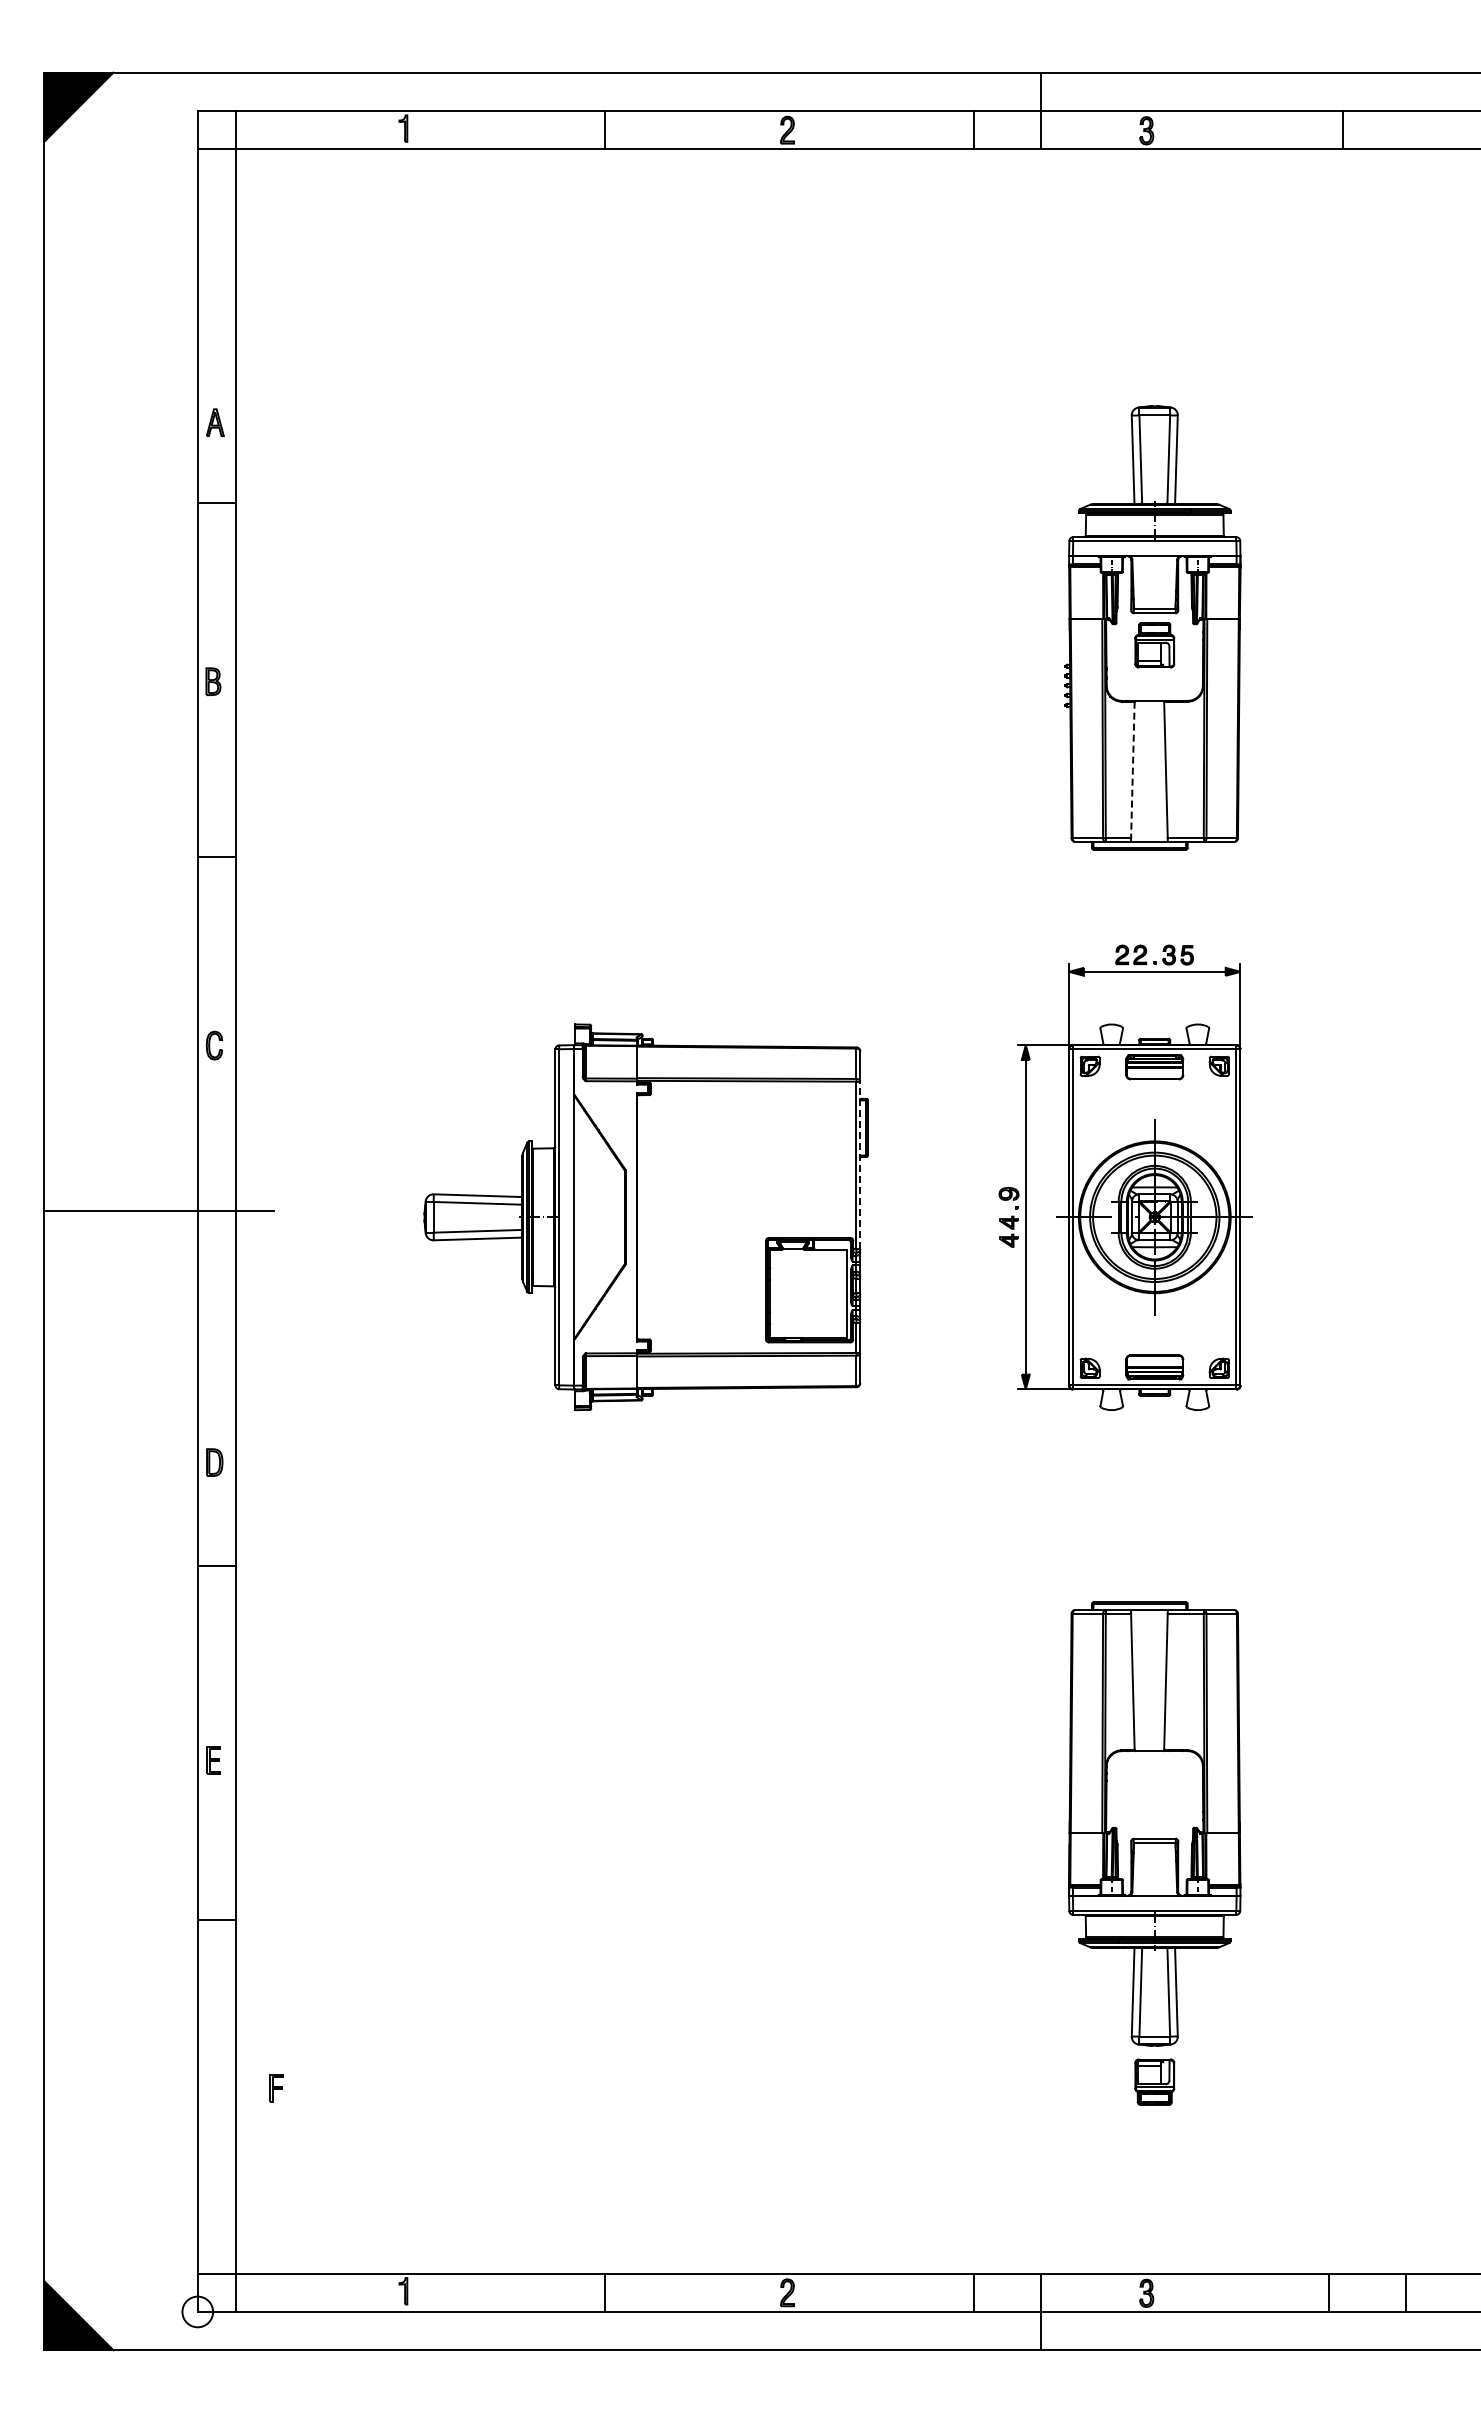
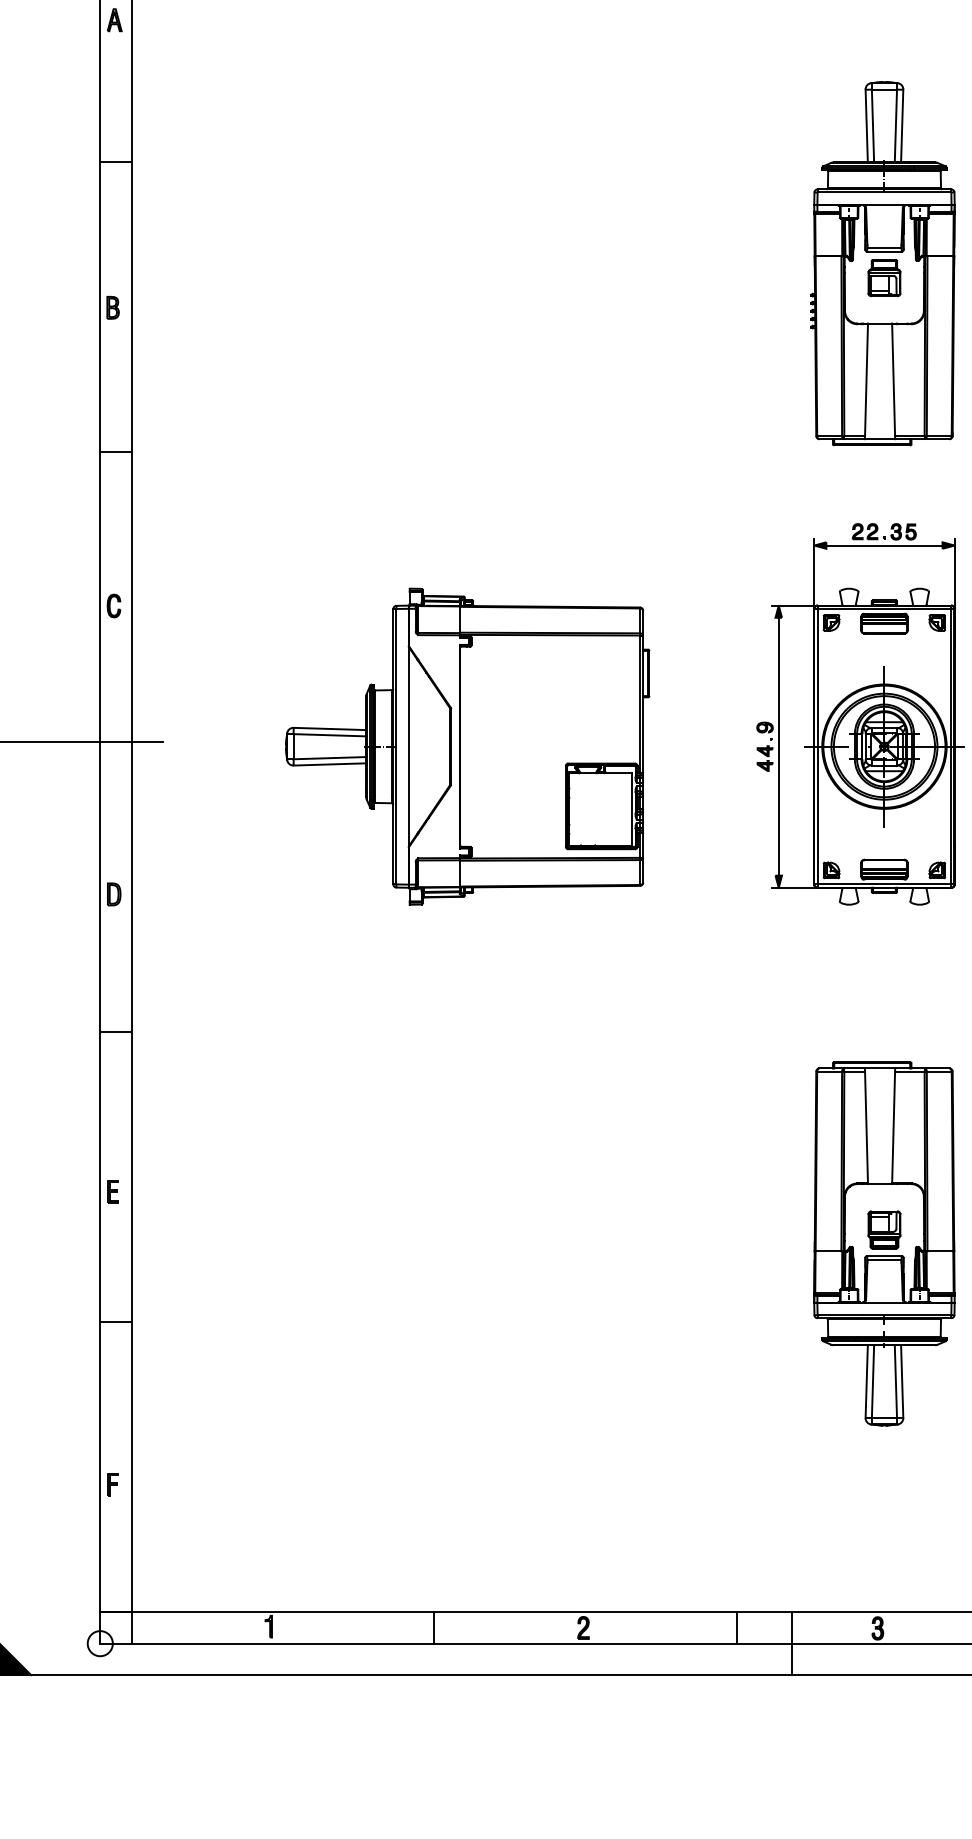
part: (215, 422) -> (114, 20), moved
line: (1132, 770) -> (866, 380), dashed -> solid
line: (860, 1165) -> (643, 704), dashed -> solid
part: (214, 1462) -> (113, 894), moved
part: (1154, 2081) -> (884, 1229), moved
part: (276, 2088) -> (113, 1484), moved

